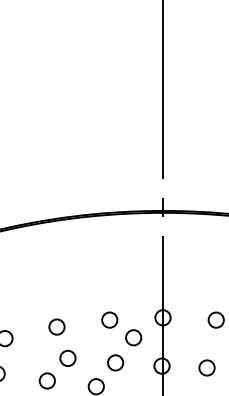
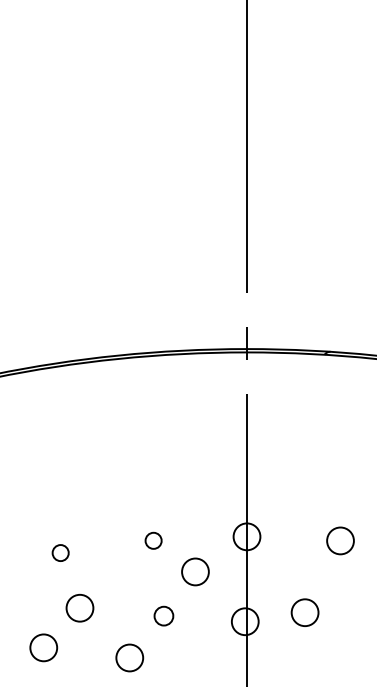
circle: (109, 319) -> (152, 539), size x0.6
circle: (56, 326) -> (59, 552), size x0.6
circle: (115, 362) -> (163, 615), size x0.7
circle: (206, 367) -> (304, 611), moved

